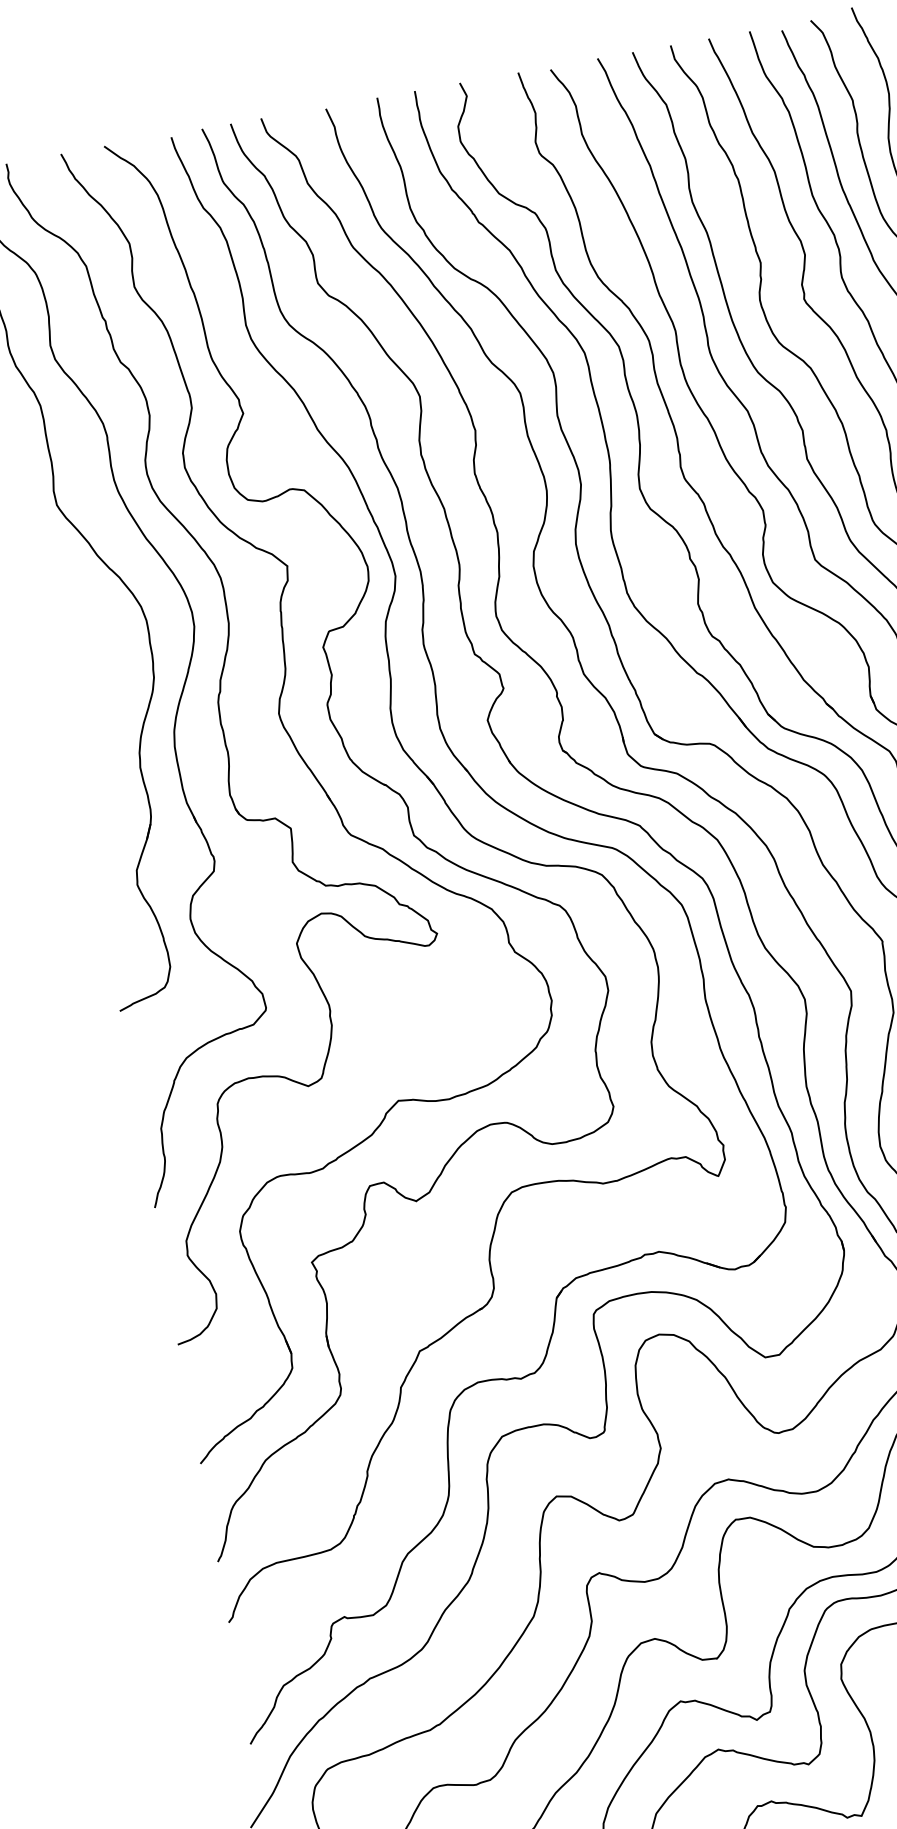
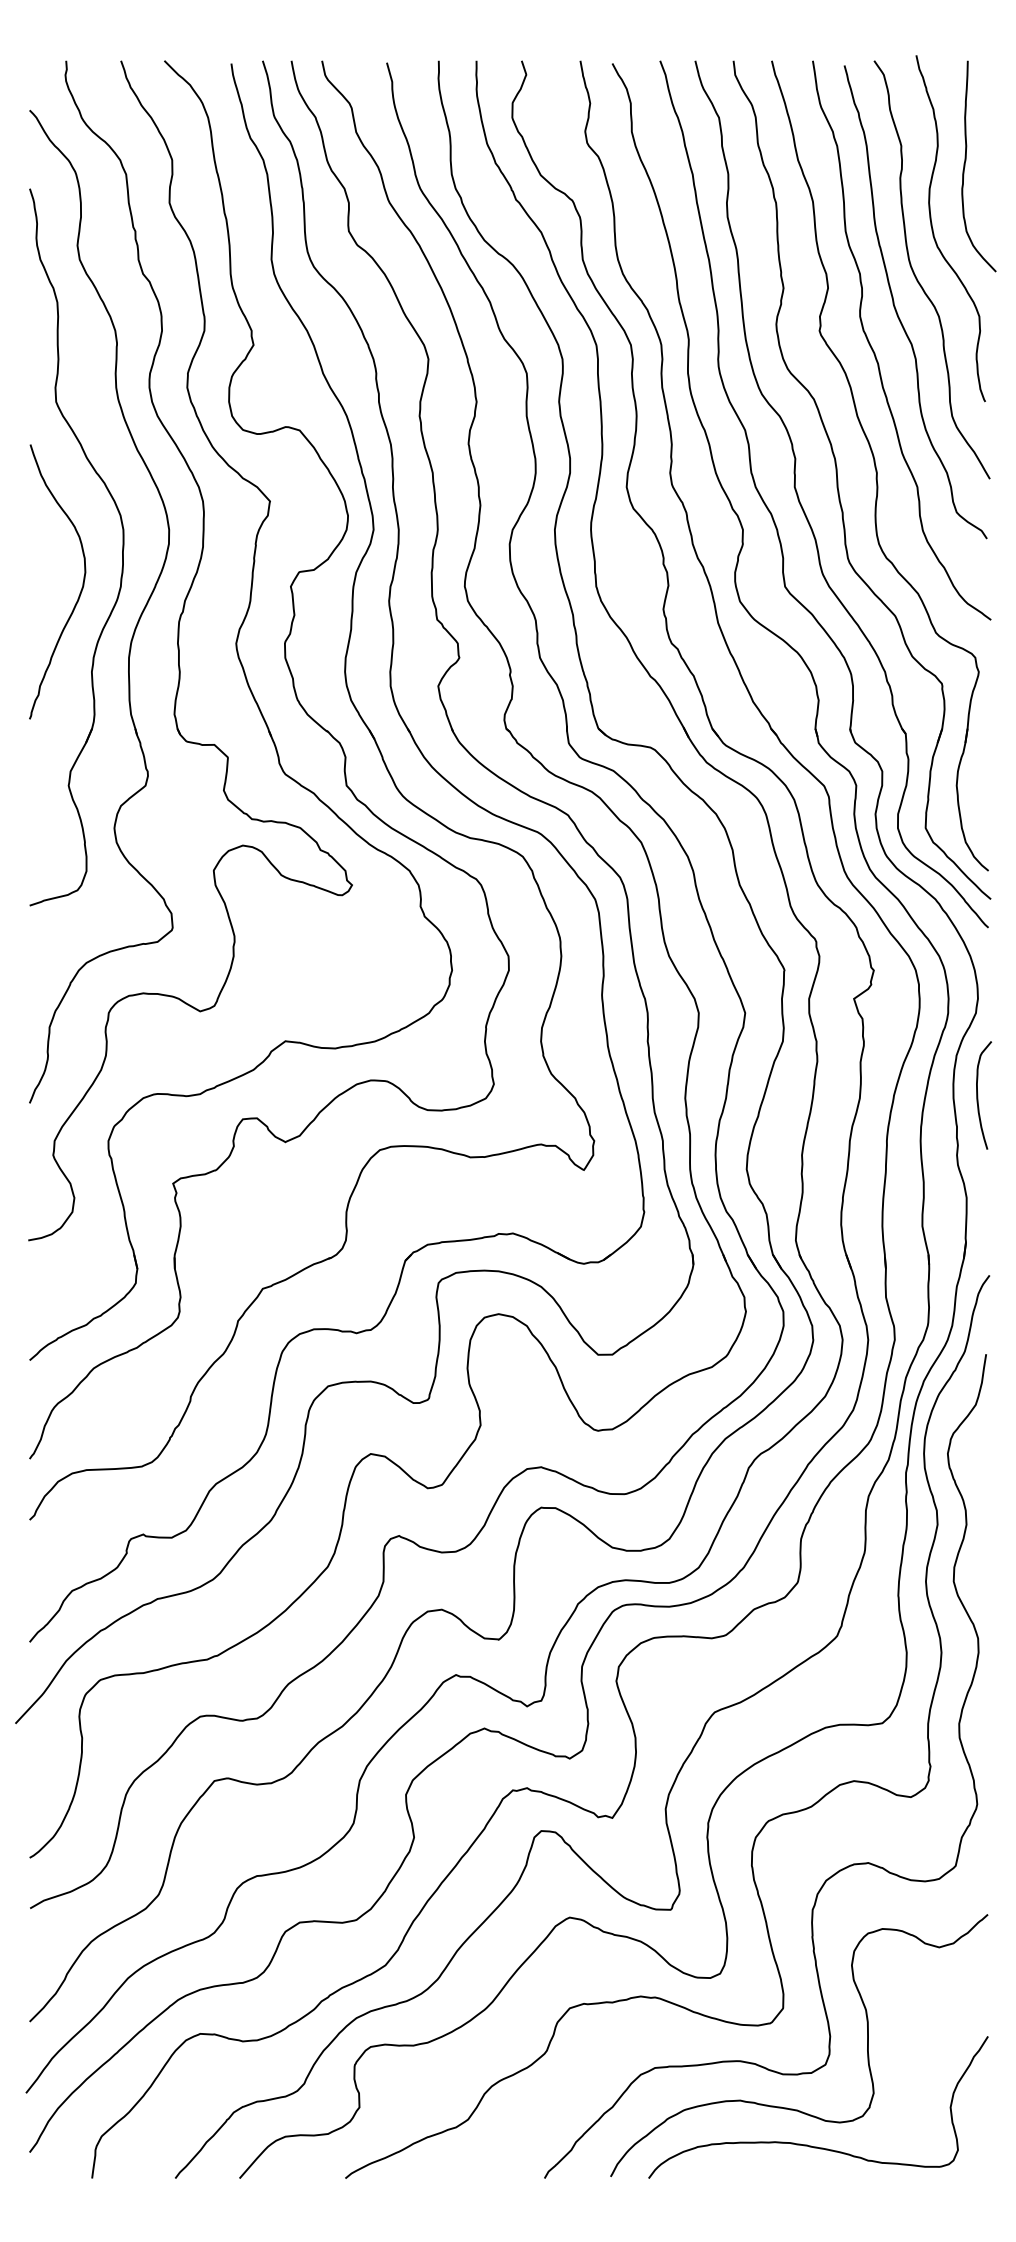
curve: (114, 688) -> (80, 590), added

